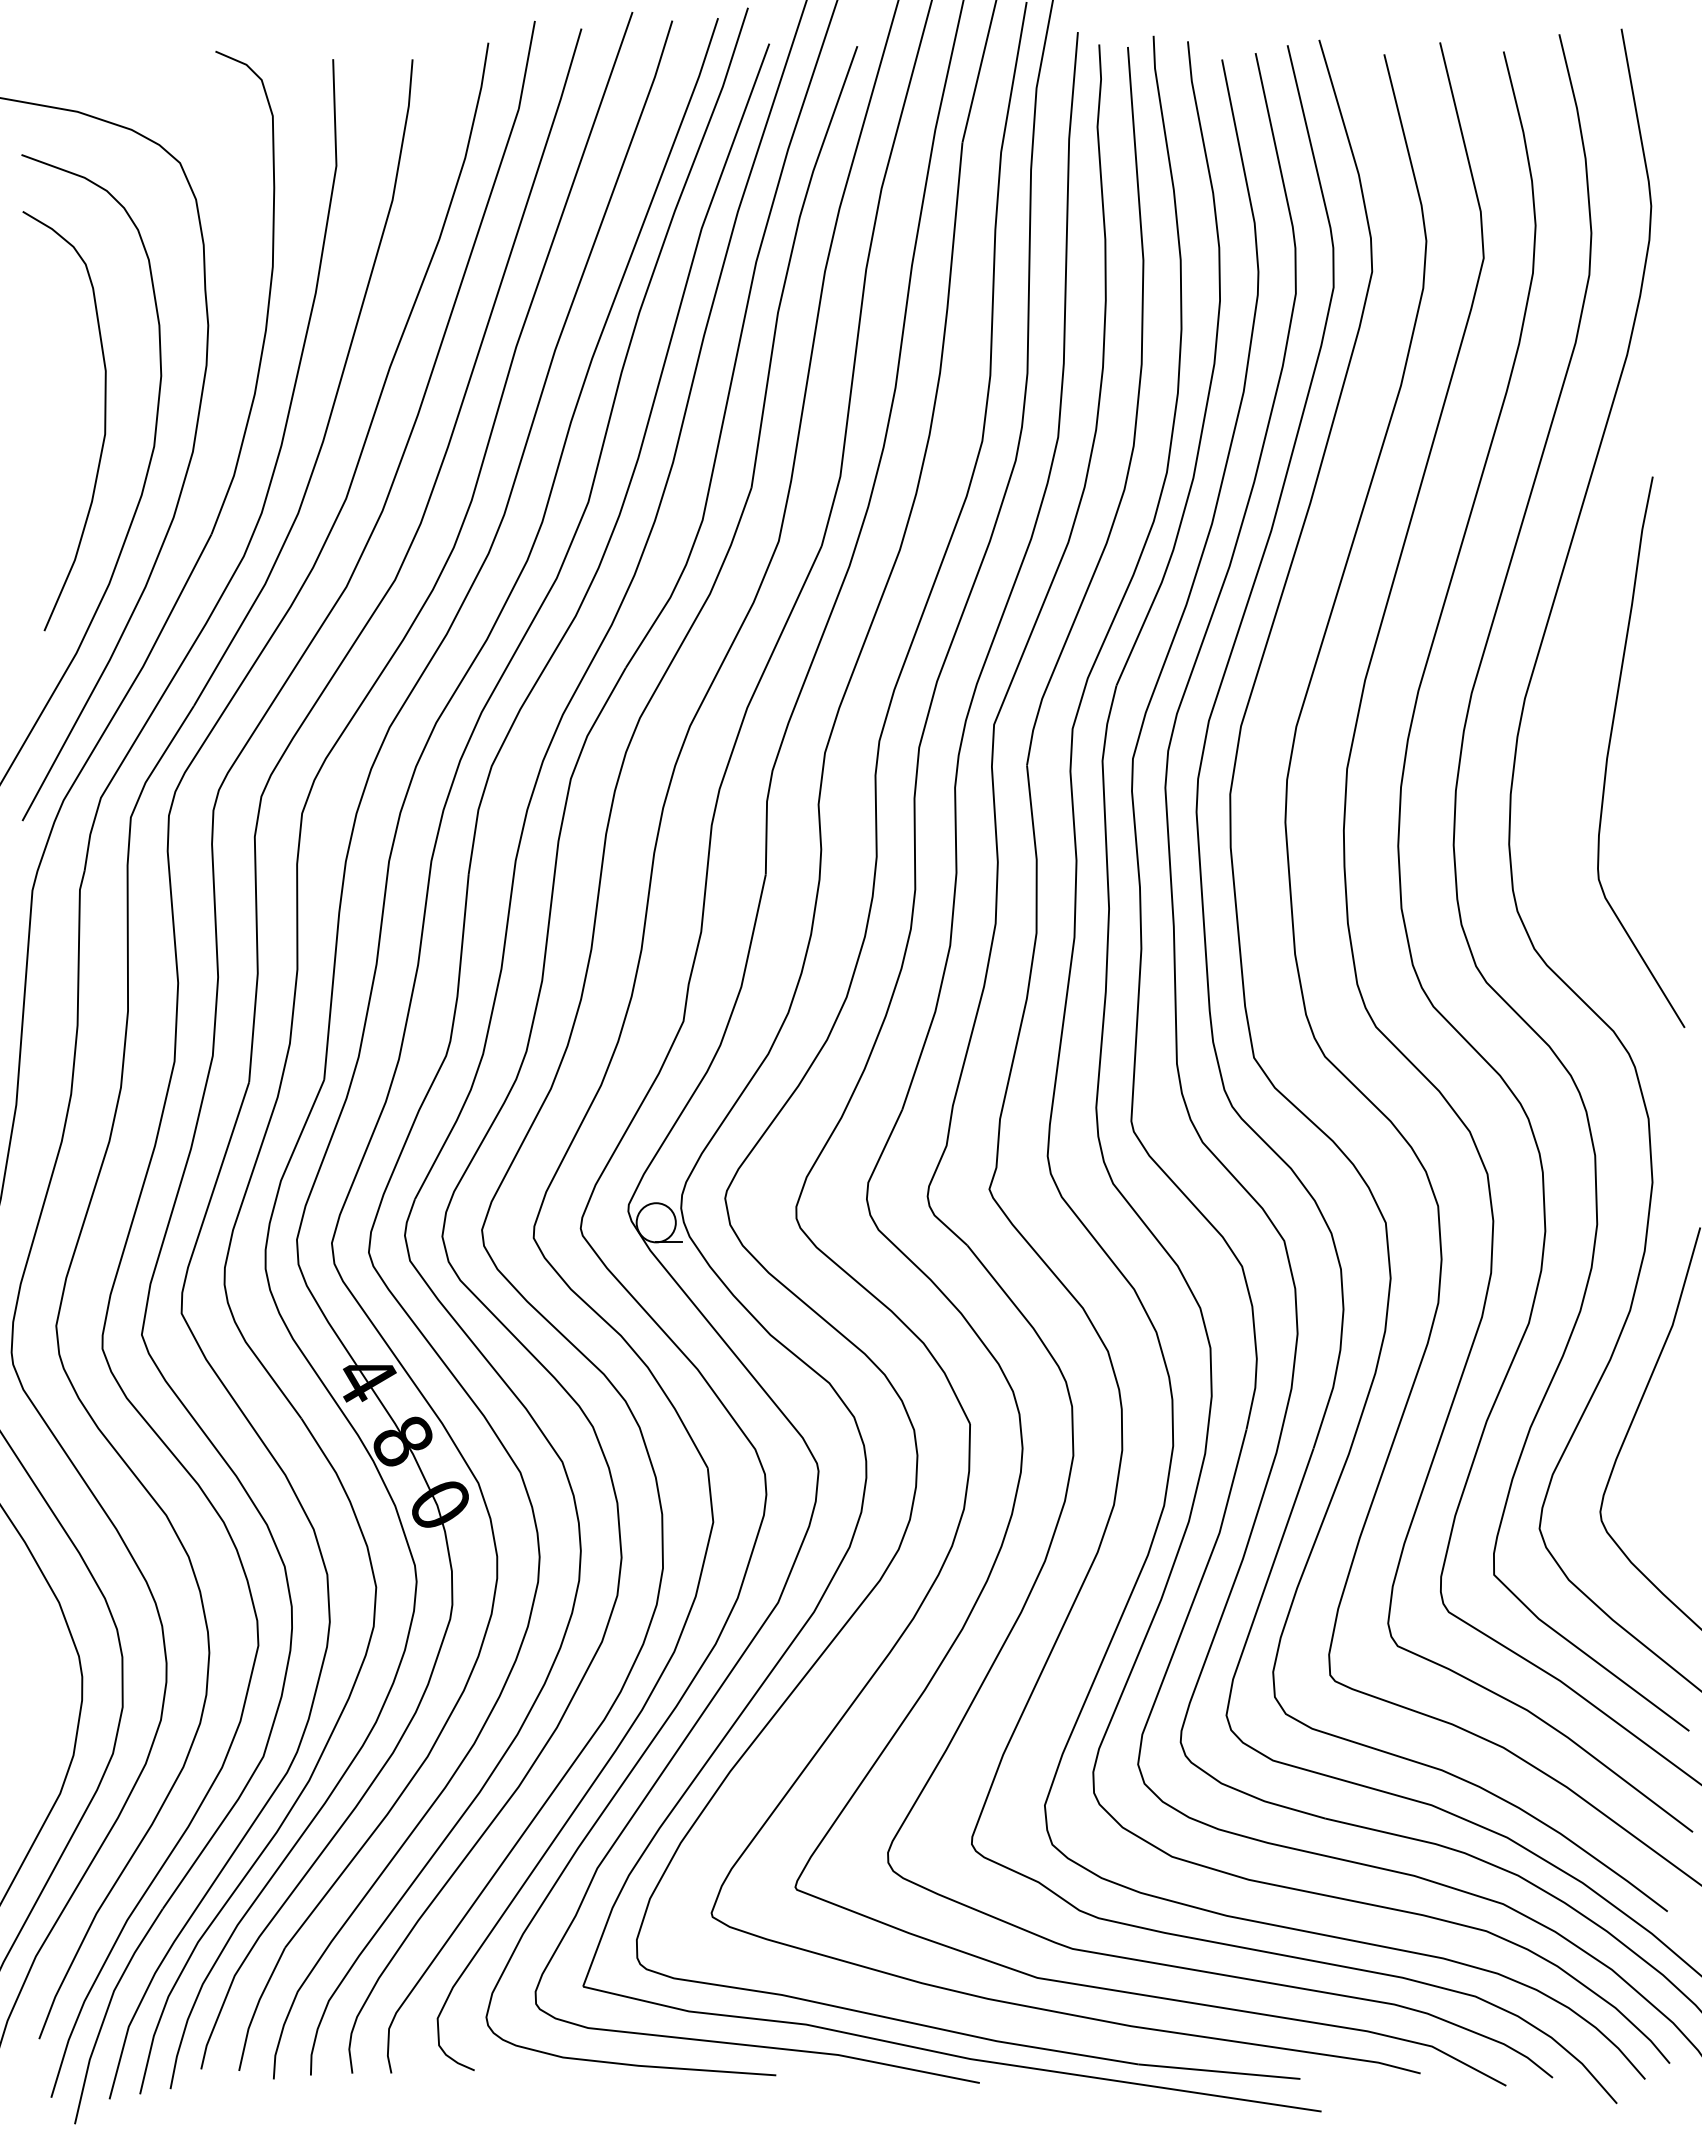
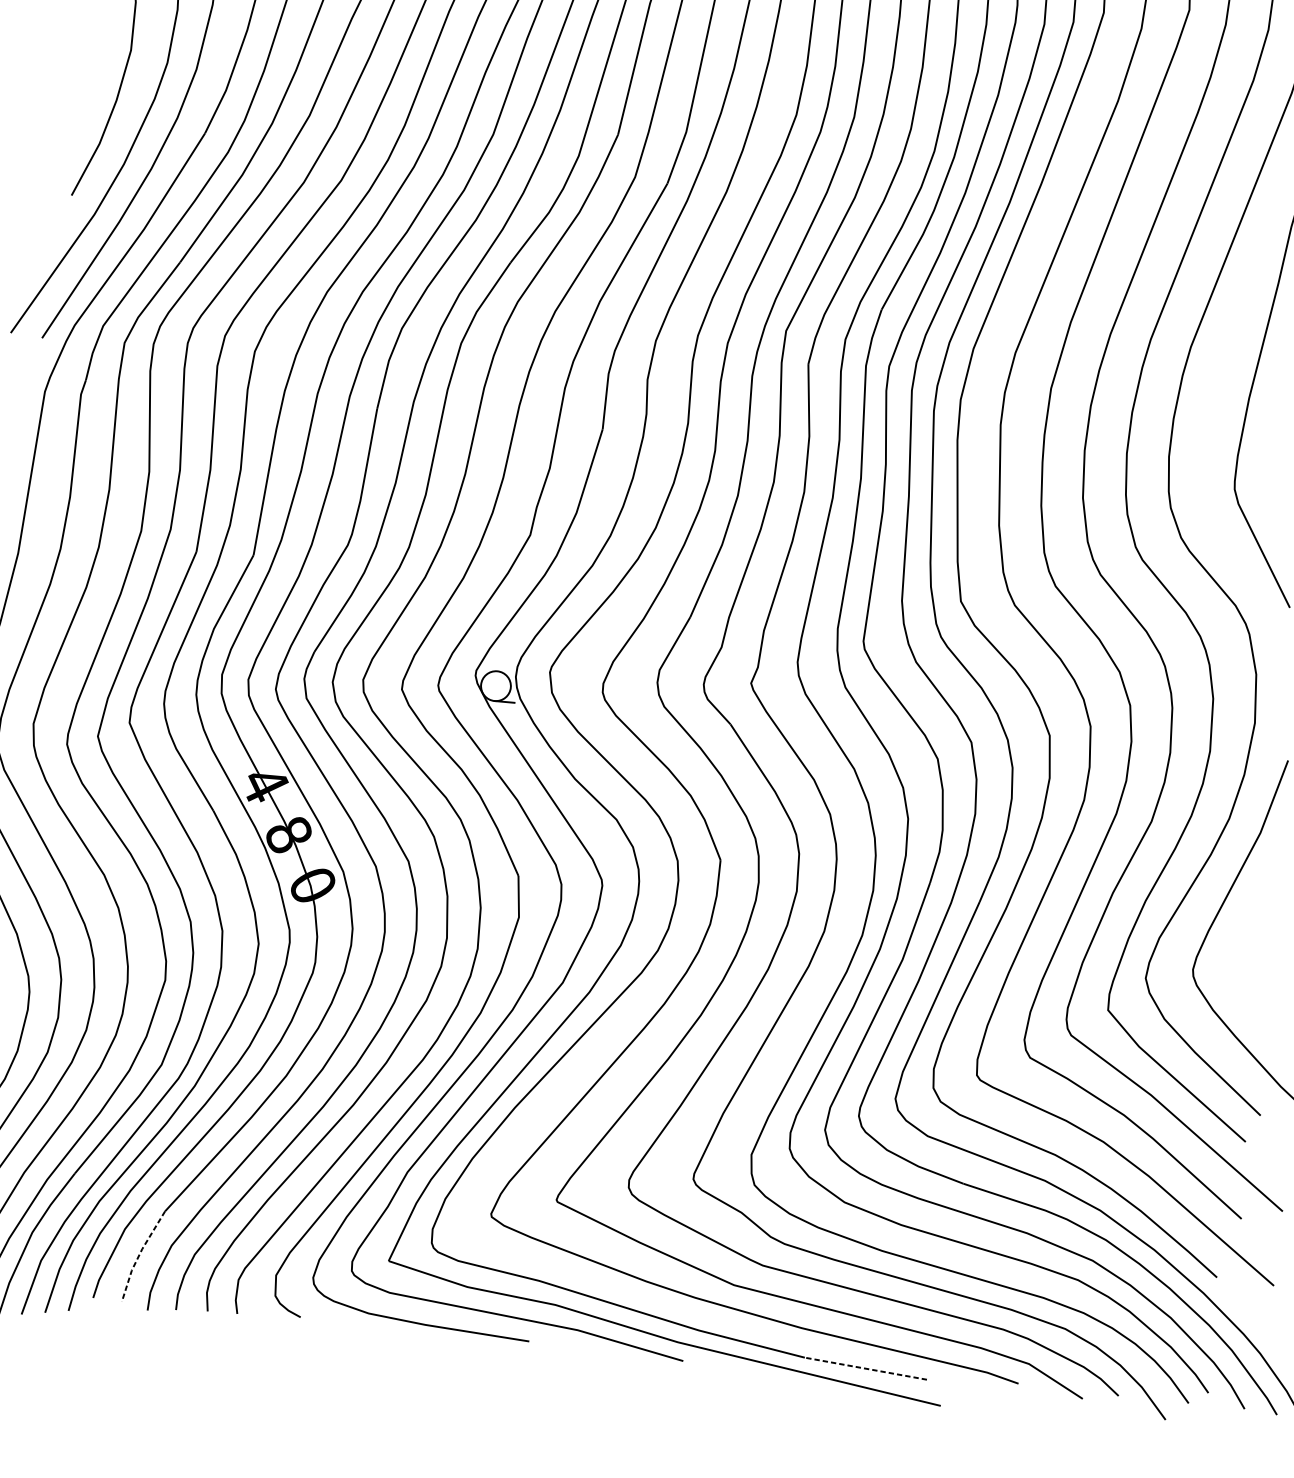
line: (256, 2007) -> (139, 1254), solid -> dashed
line: (1218, 2071) -> (865, 1368), solid -> dashed

